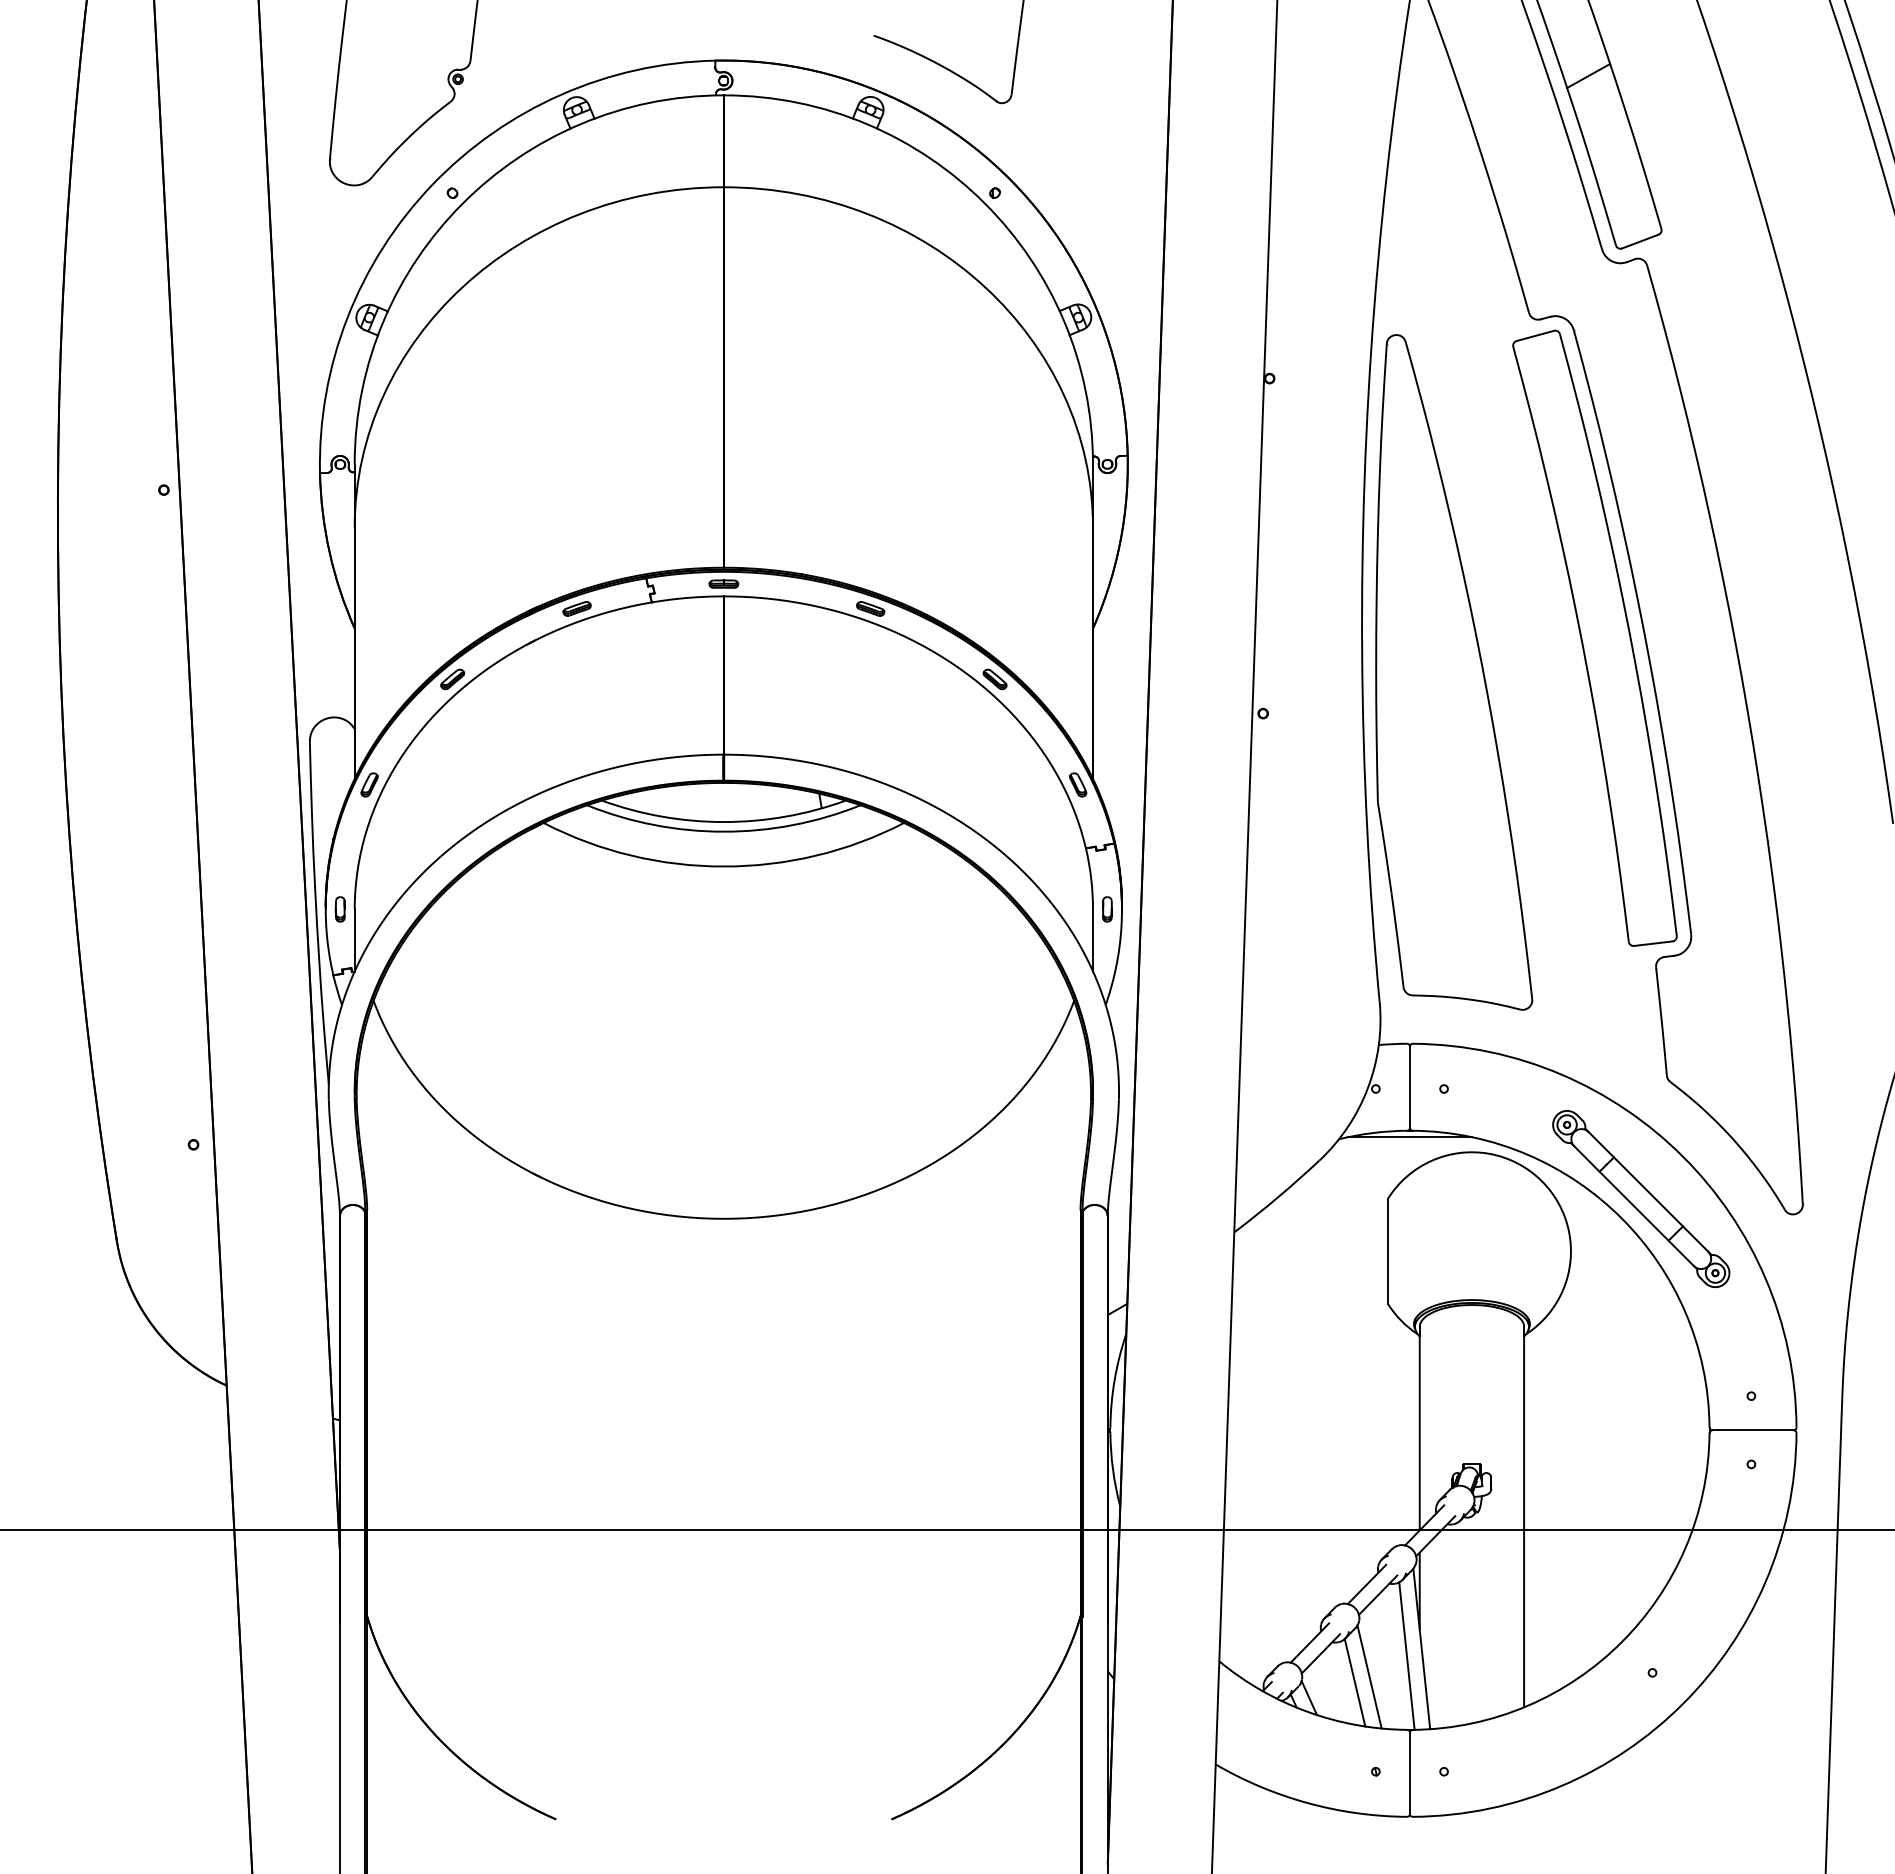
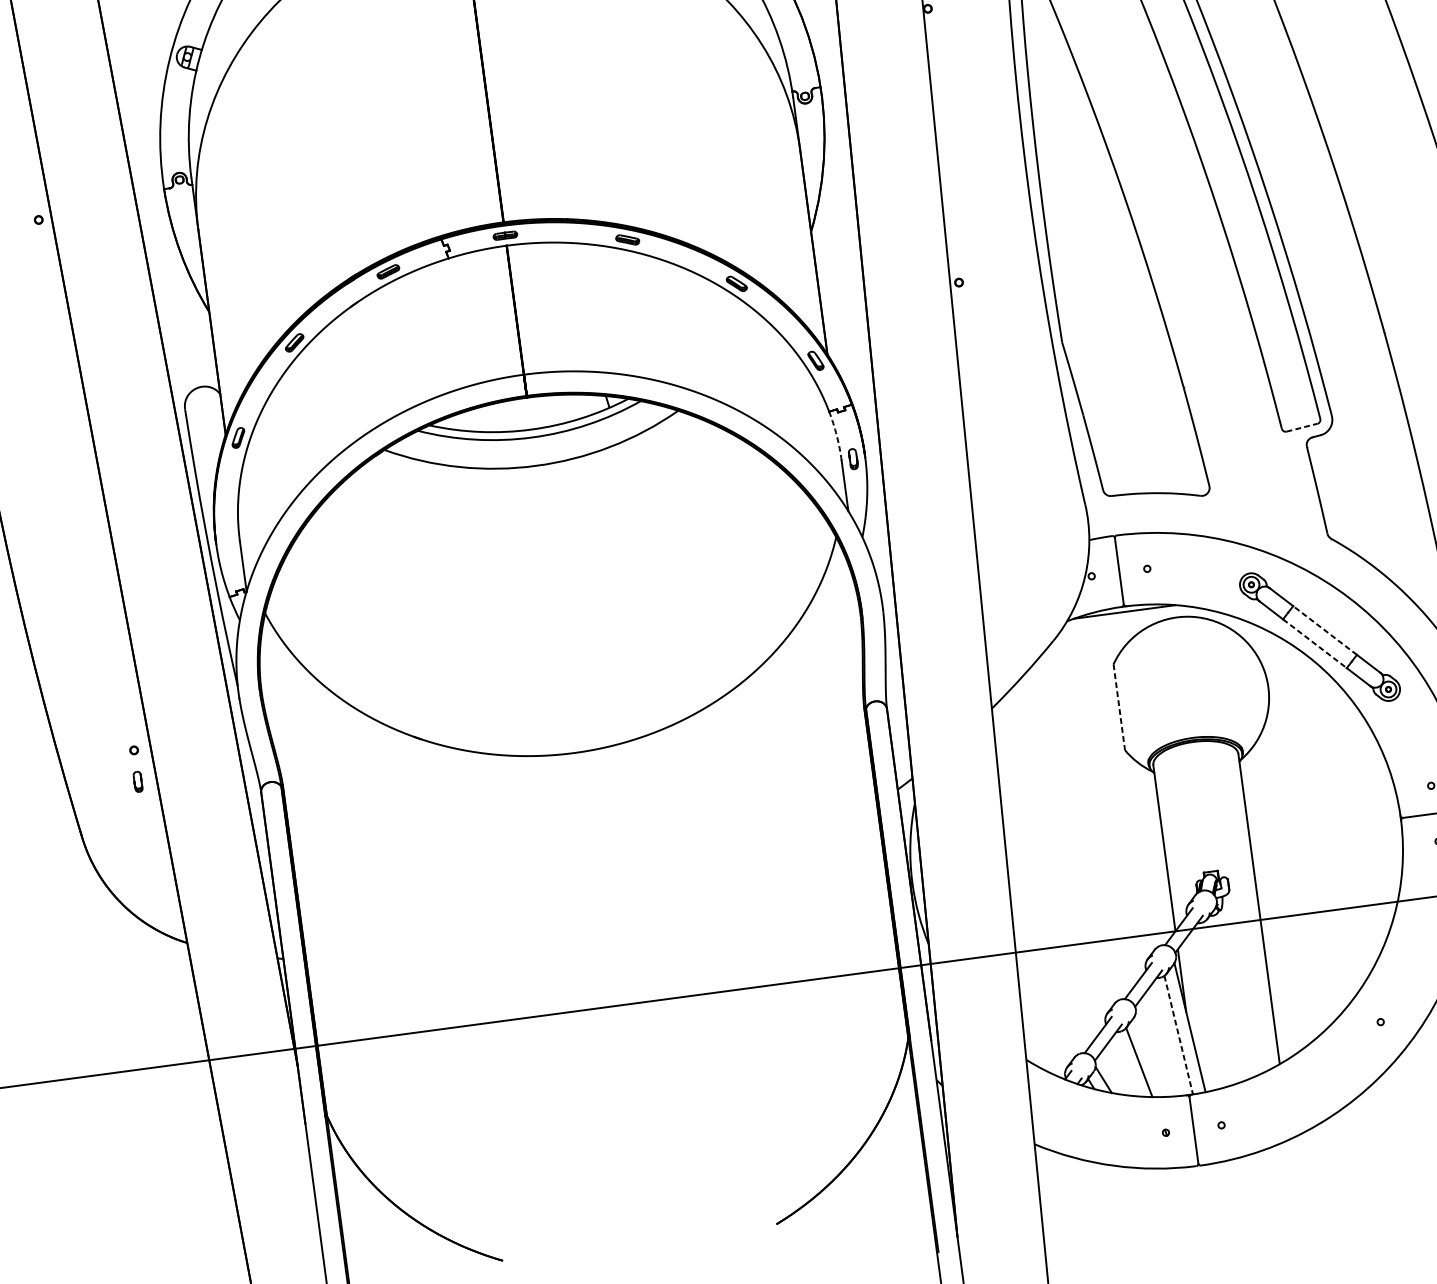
arc: (1091, 878) -> (837, 435), solid -> dashed
part: (339, 909) -> (137, 782), moved
line: (1653, 943) -> (1302, 427), solid -> dashed
line: (1648, 1191) -> (1325, 630), solid -> dashed
line: (1634, 1206) -> (1315, 643), solid -> dashed
line: (1388, 1251) -> (1119, 707), solid -> dashed
line: (1406, 1656) -> (1178, 1035), solid -> dashed
line: (1369, 1676) -> (1150, 1055), removed

